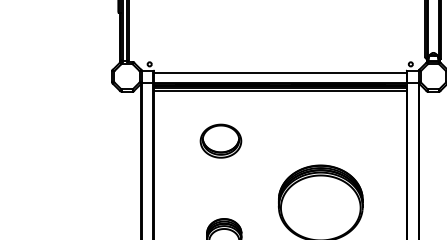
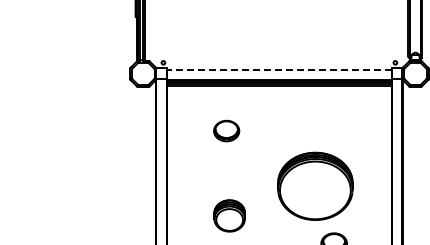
line: (279, 72) -> (278, 70), solid -> dashed
part: (220, 140) -> (226, 130), size x0.7

